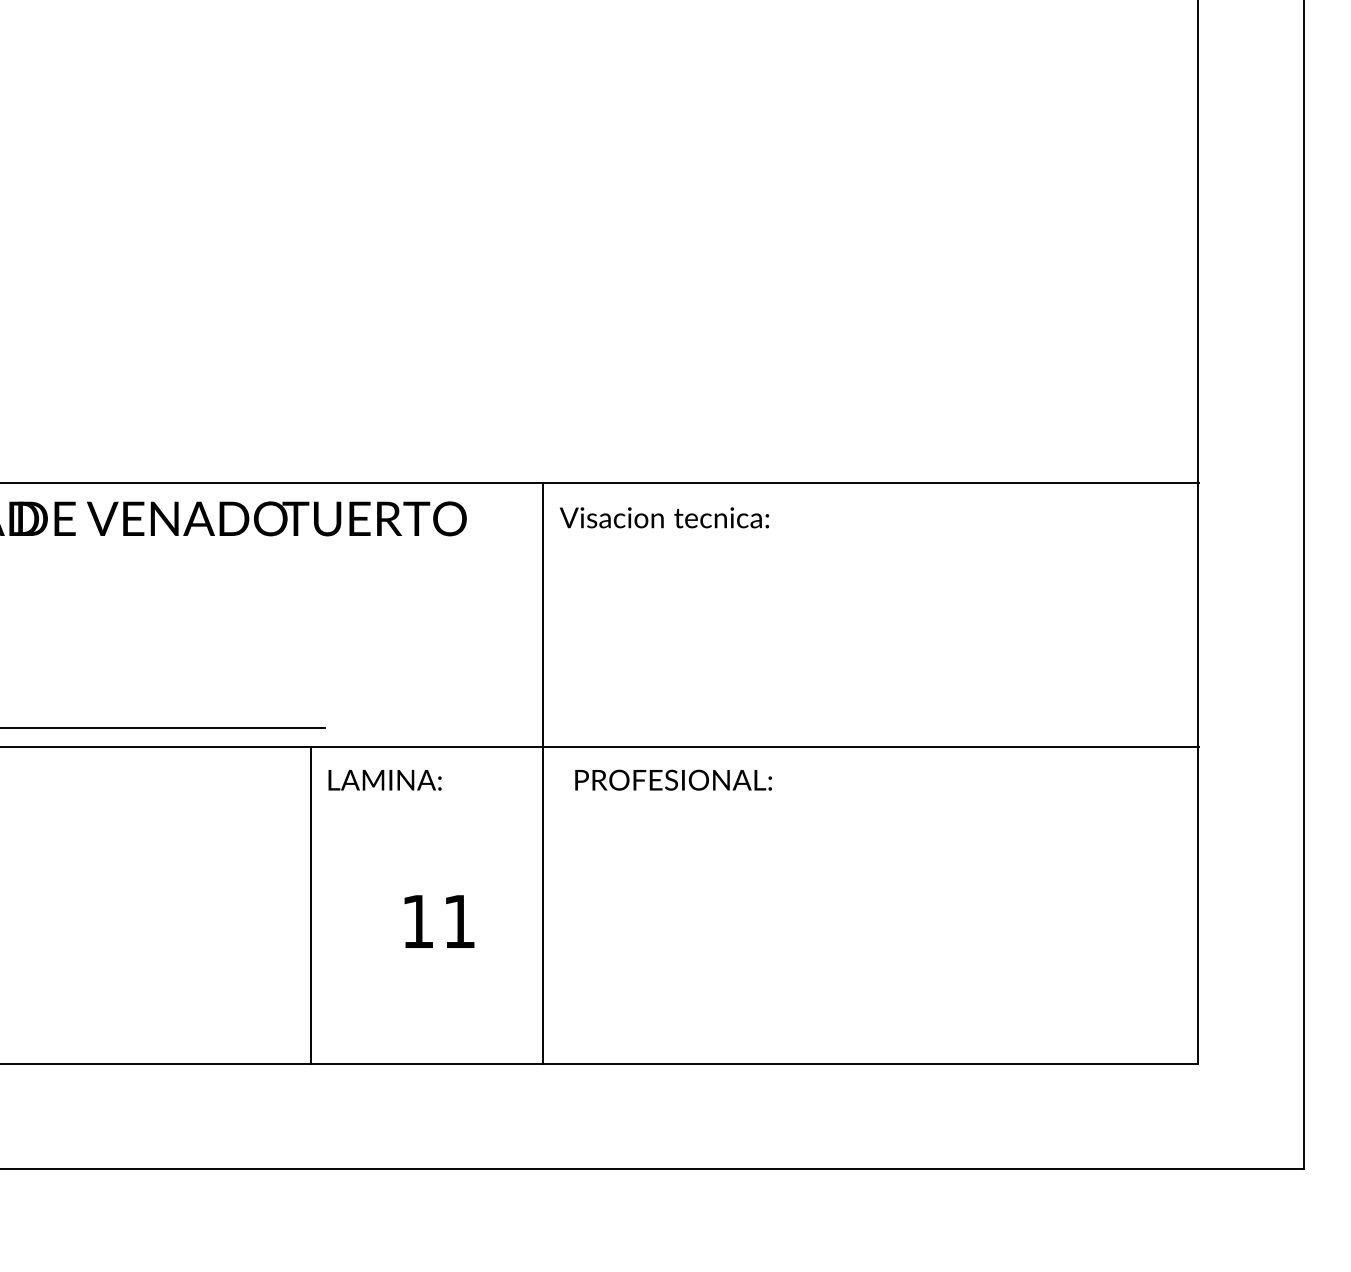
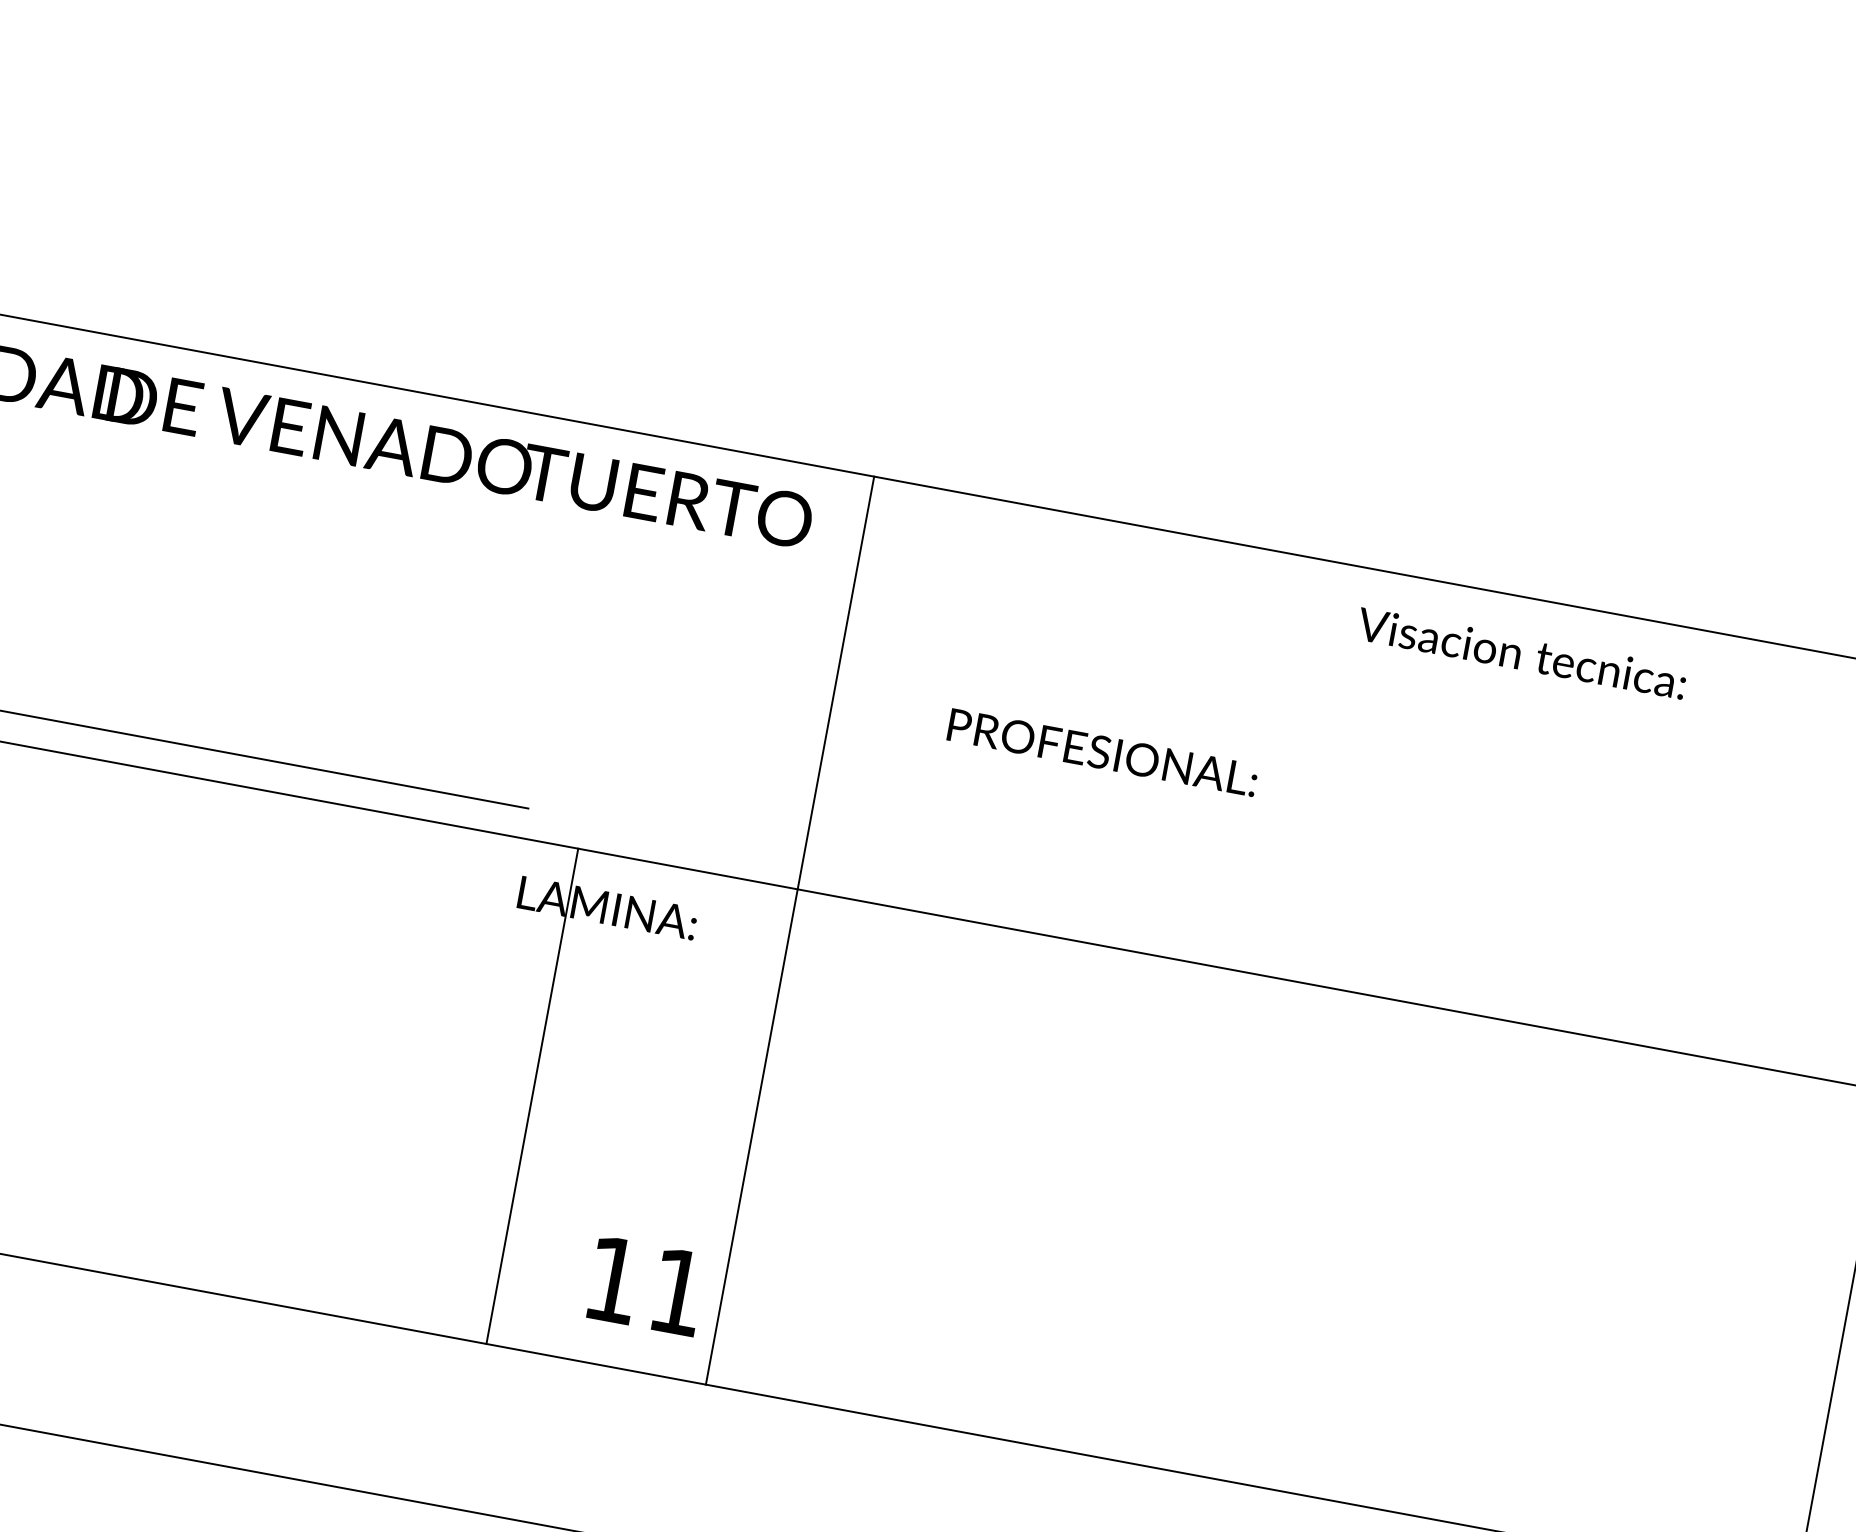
text: (664, 517) -> (1521, 652), moved
line: (543, 772) -> (790, 929), moved
text: (673, 779) -> (1102, 751), moved
line: (311, 904) -> (533, 1095), moved
text: (439, 921) -> (646, 1285), moved

